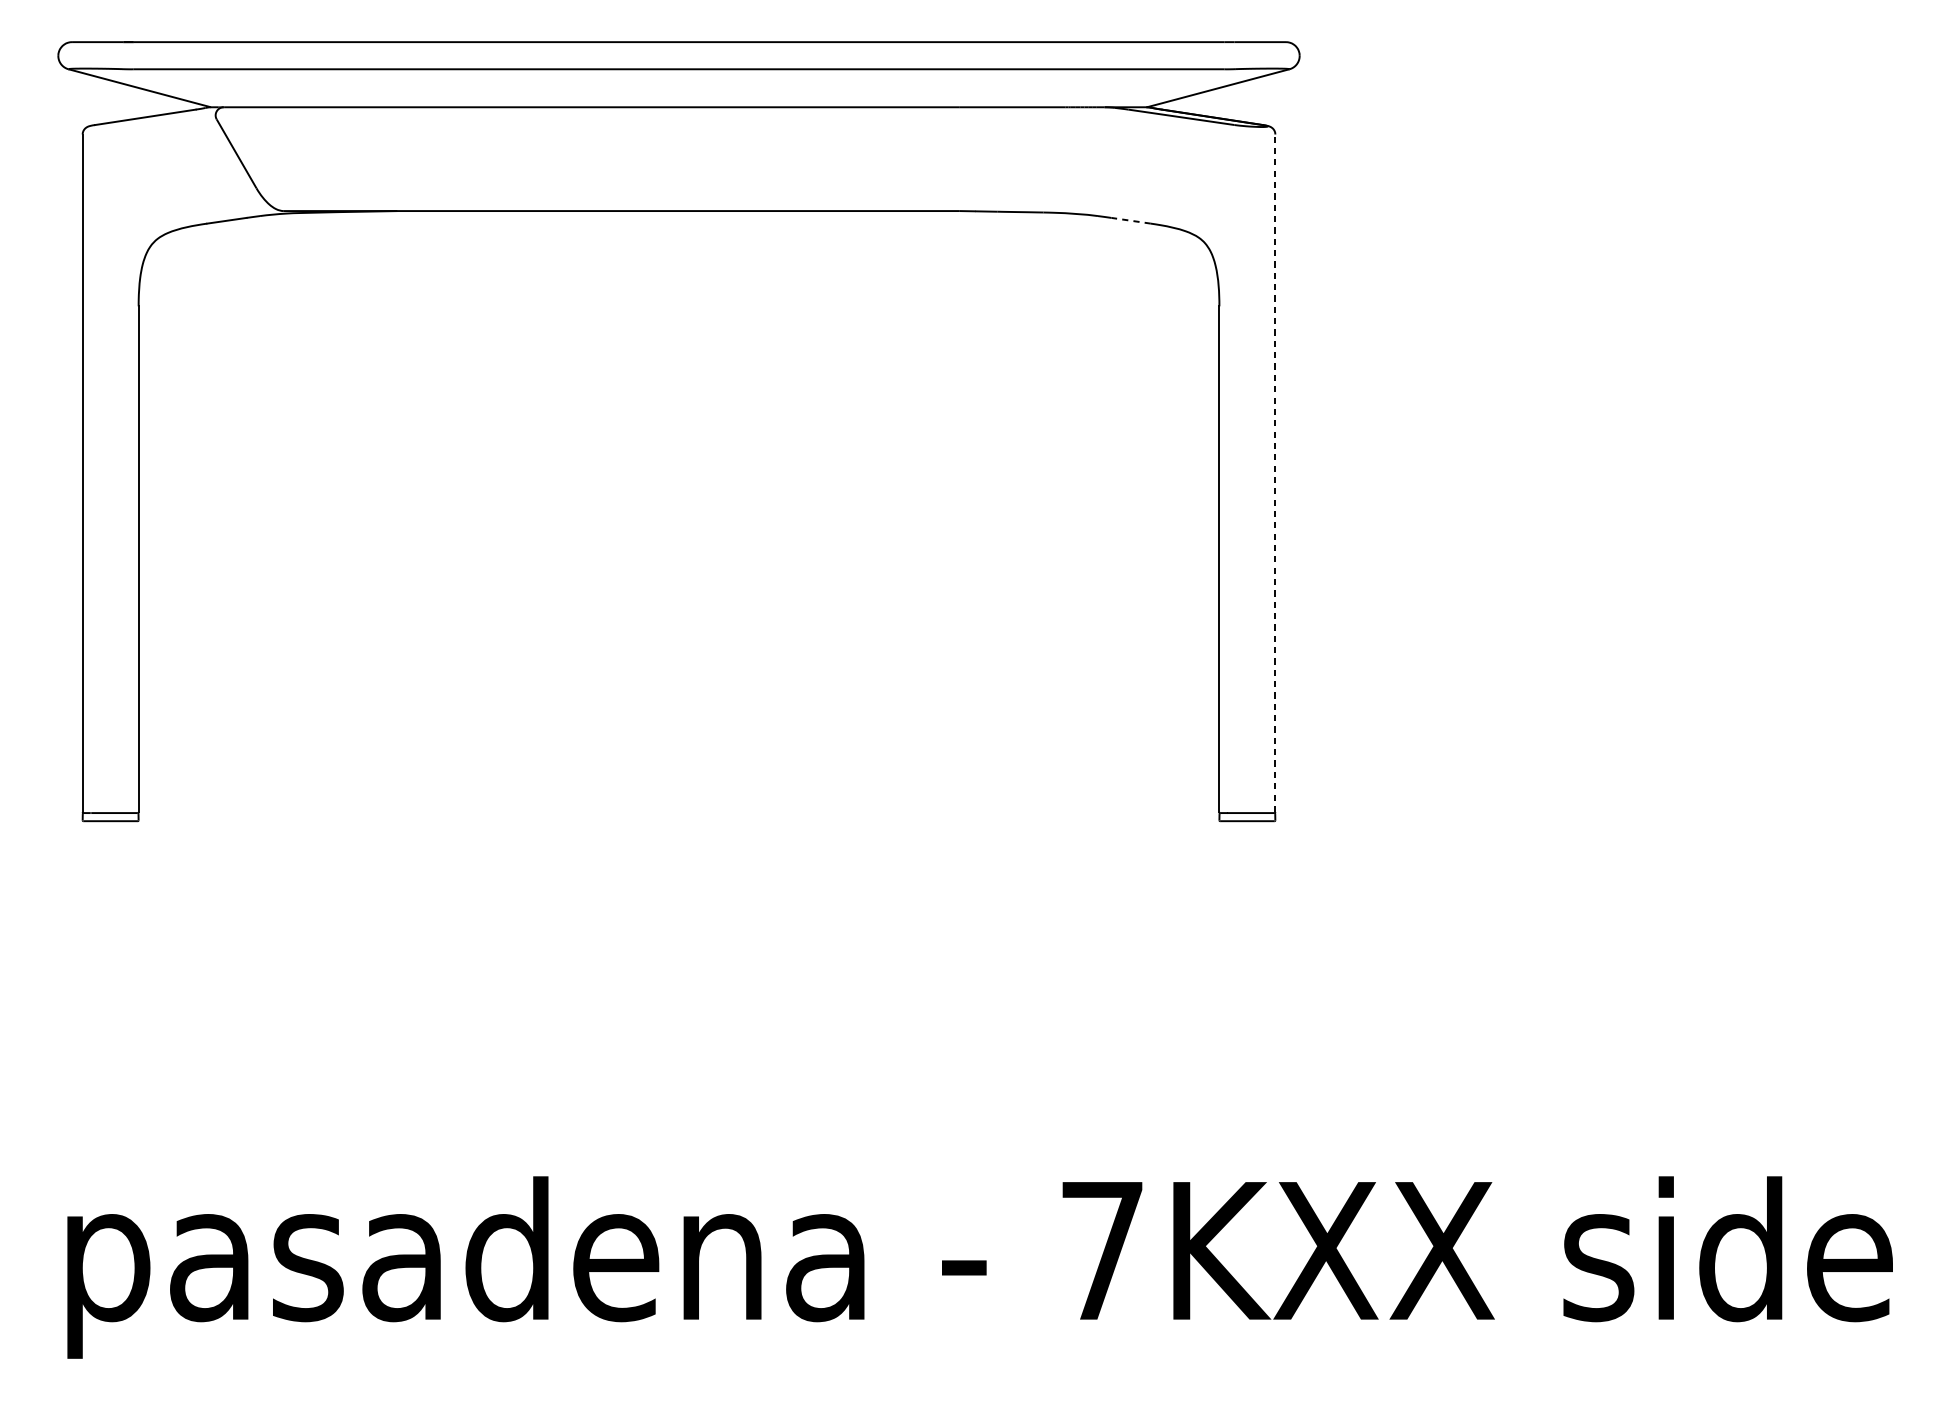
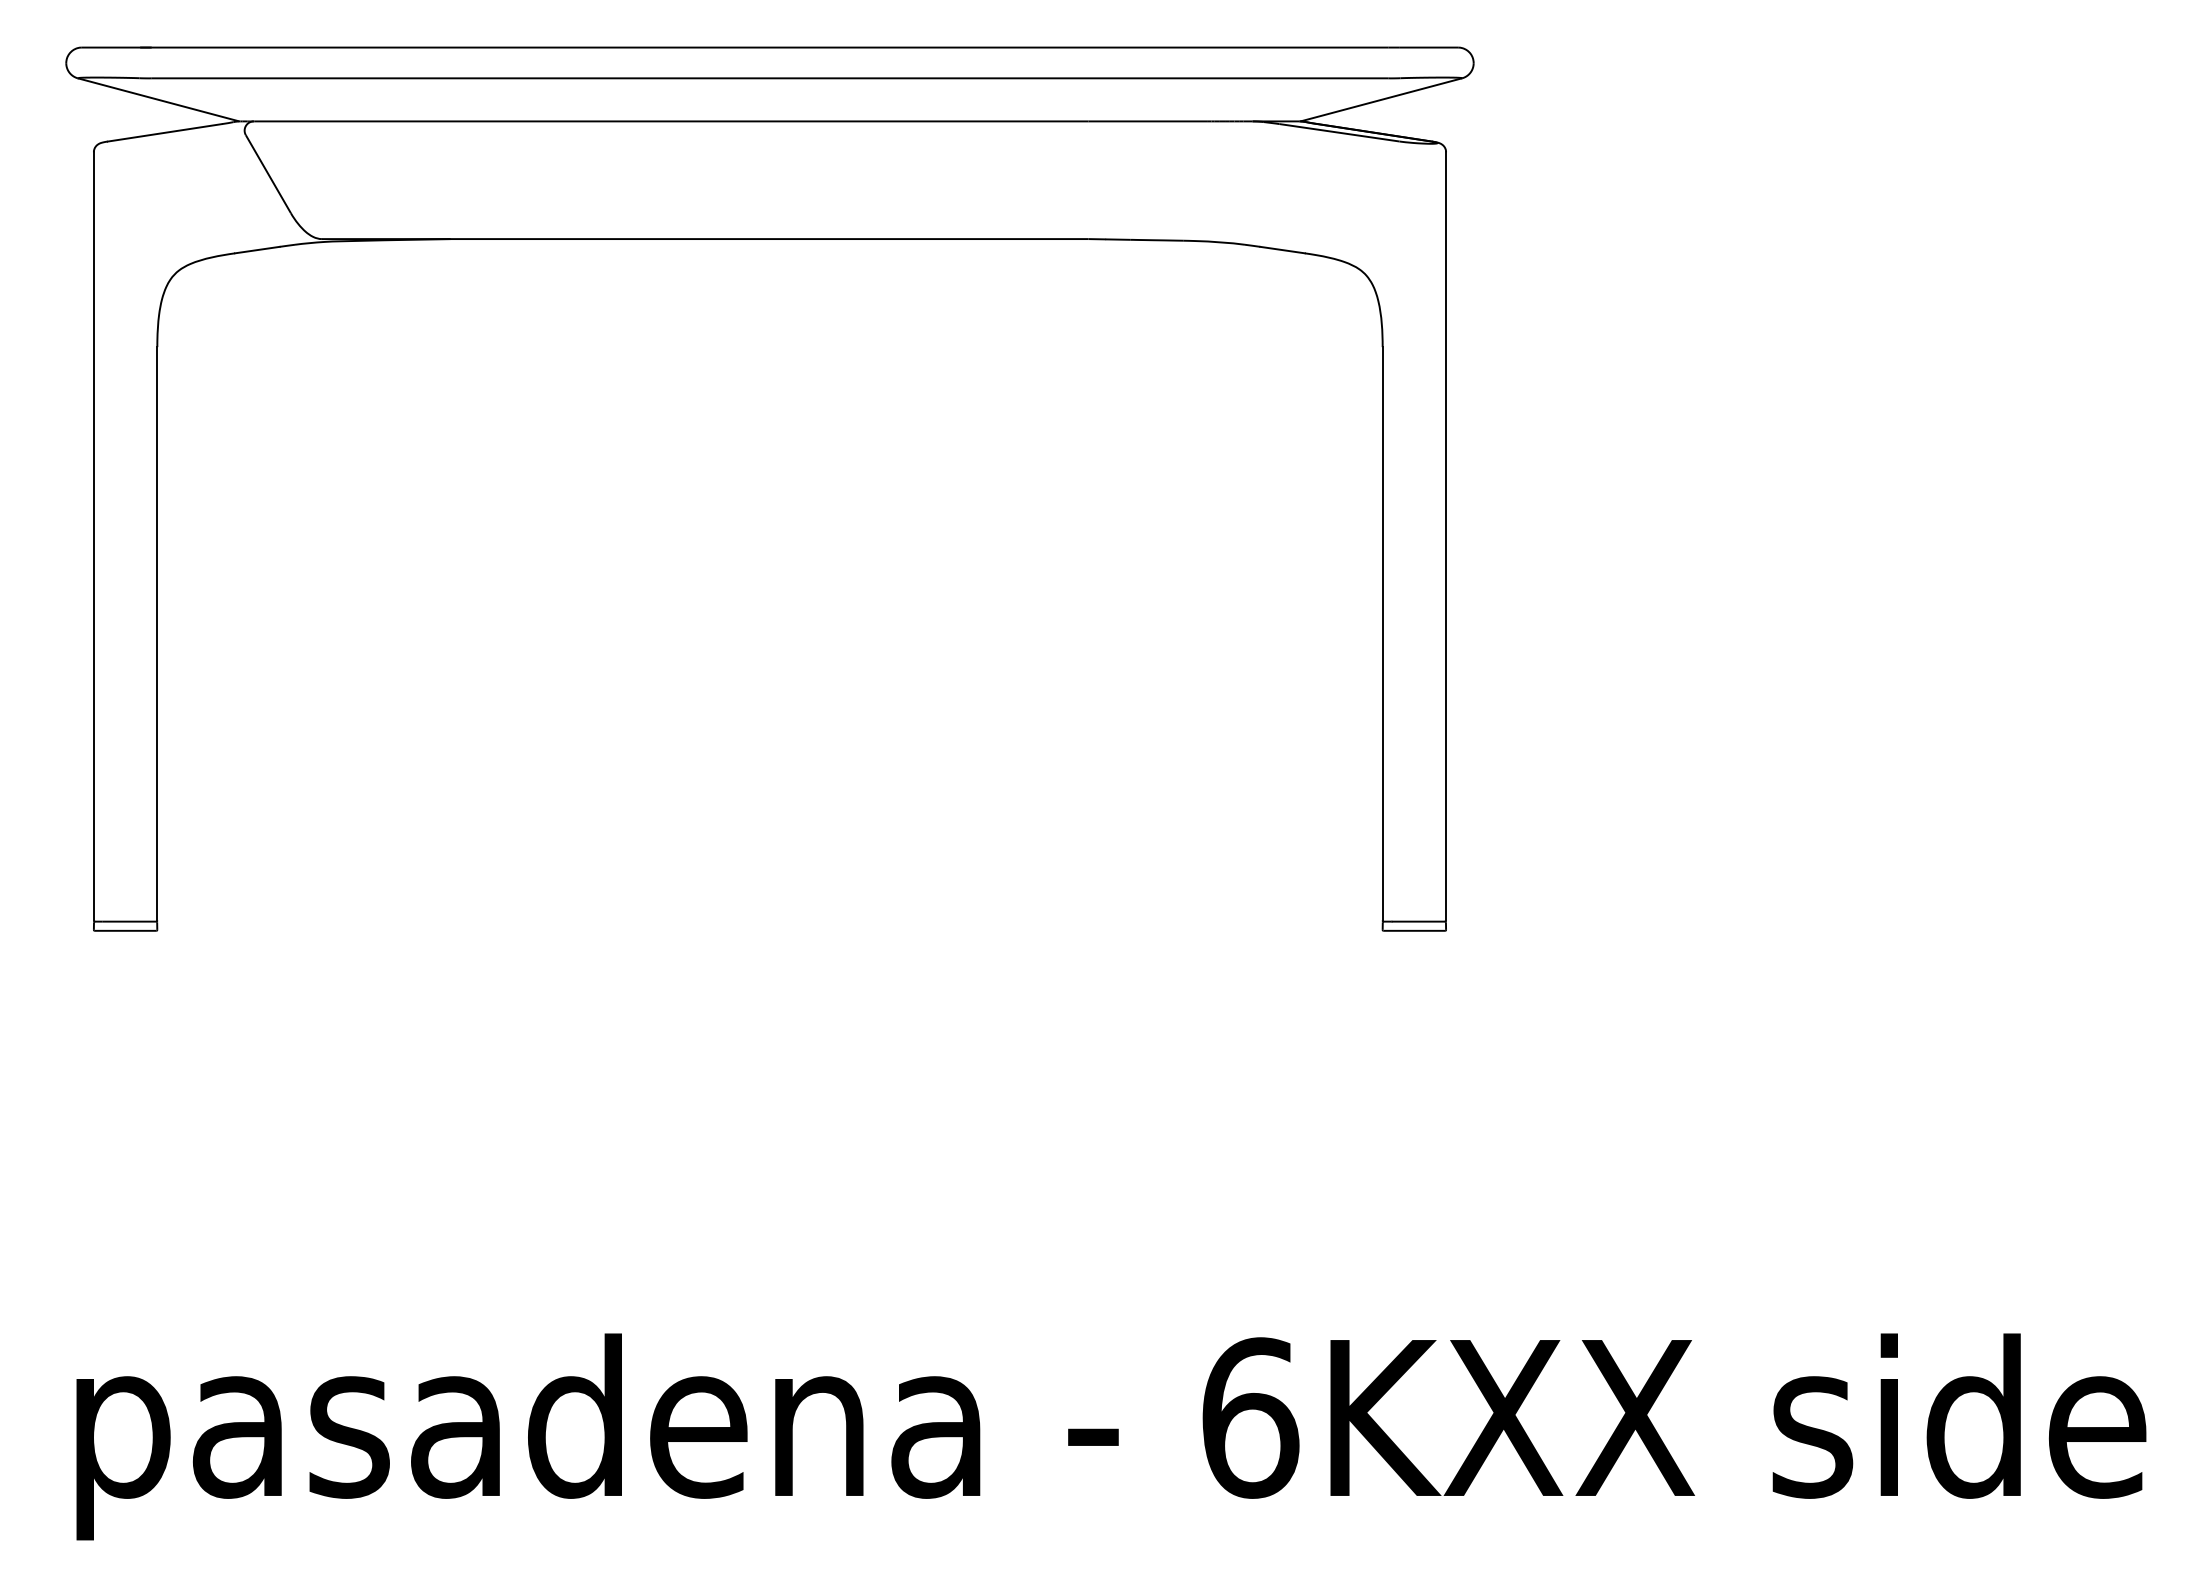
line: (1131, 221) -> (1282, 250), dashed -> solid
line: (1275, 472) -> (1446, 535), dashed -> solid
text: (1102, 1250) -> (1250, 1417), 7KXX -> 6KXX

